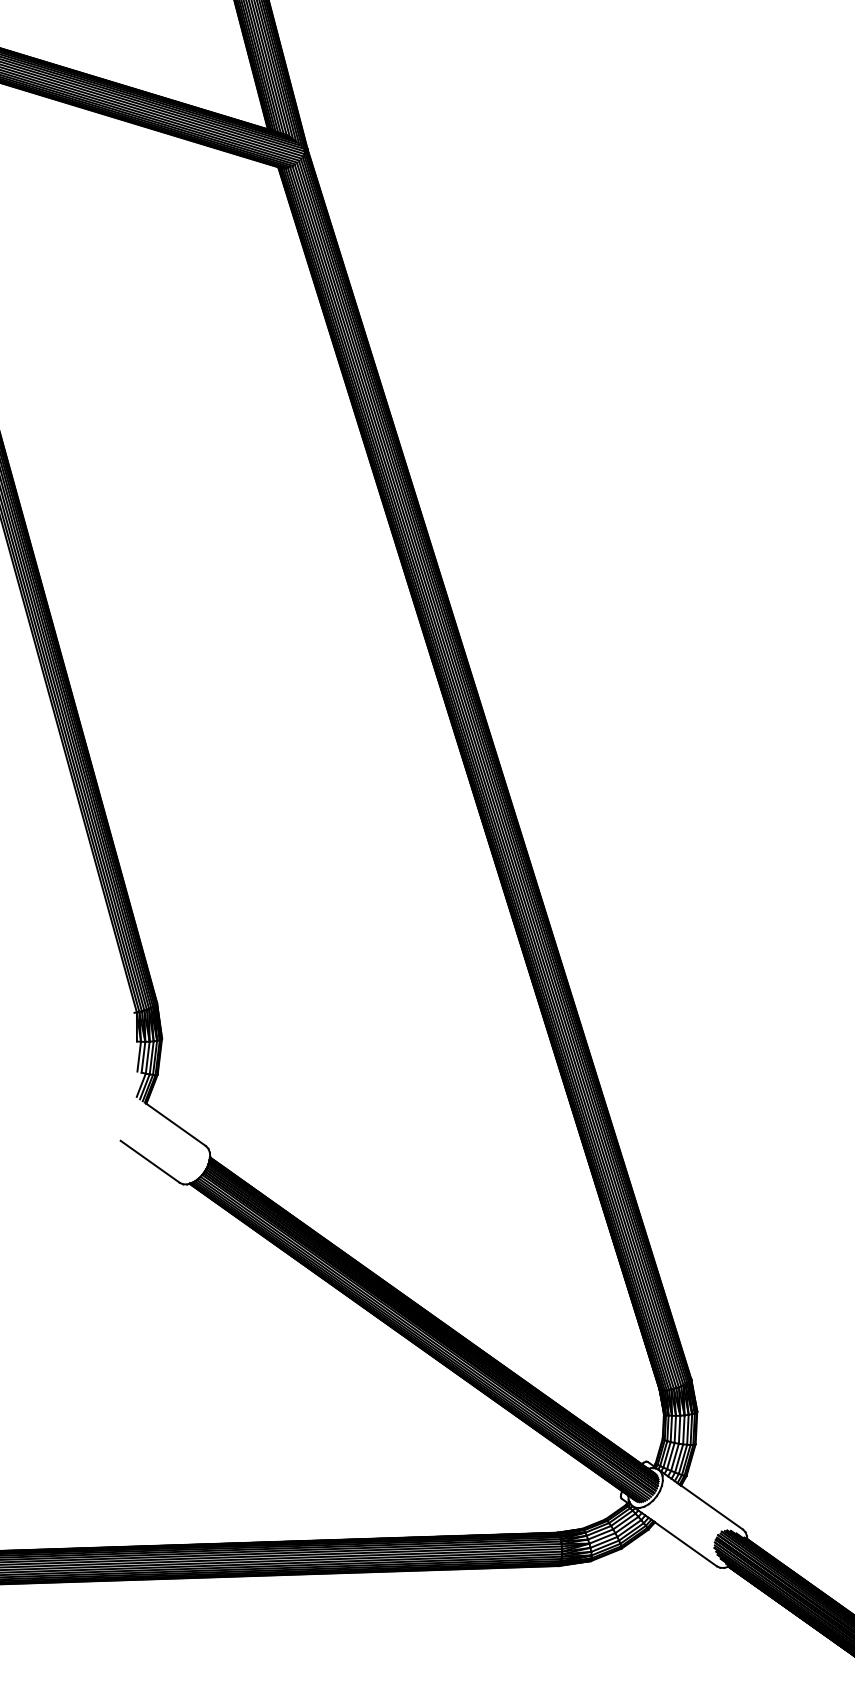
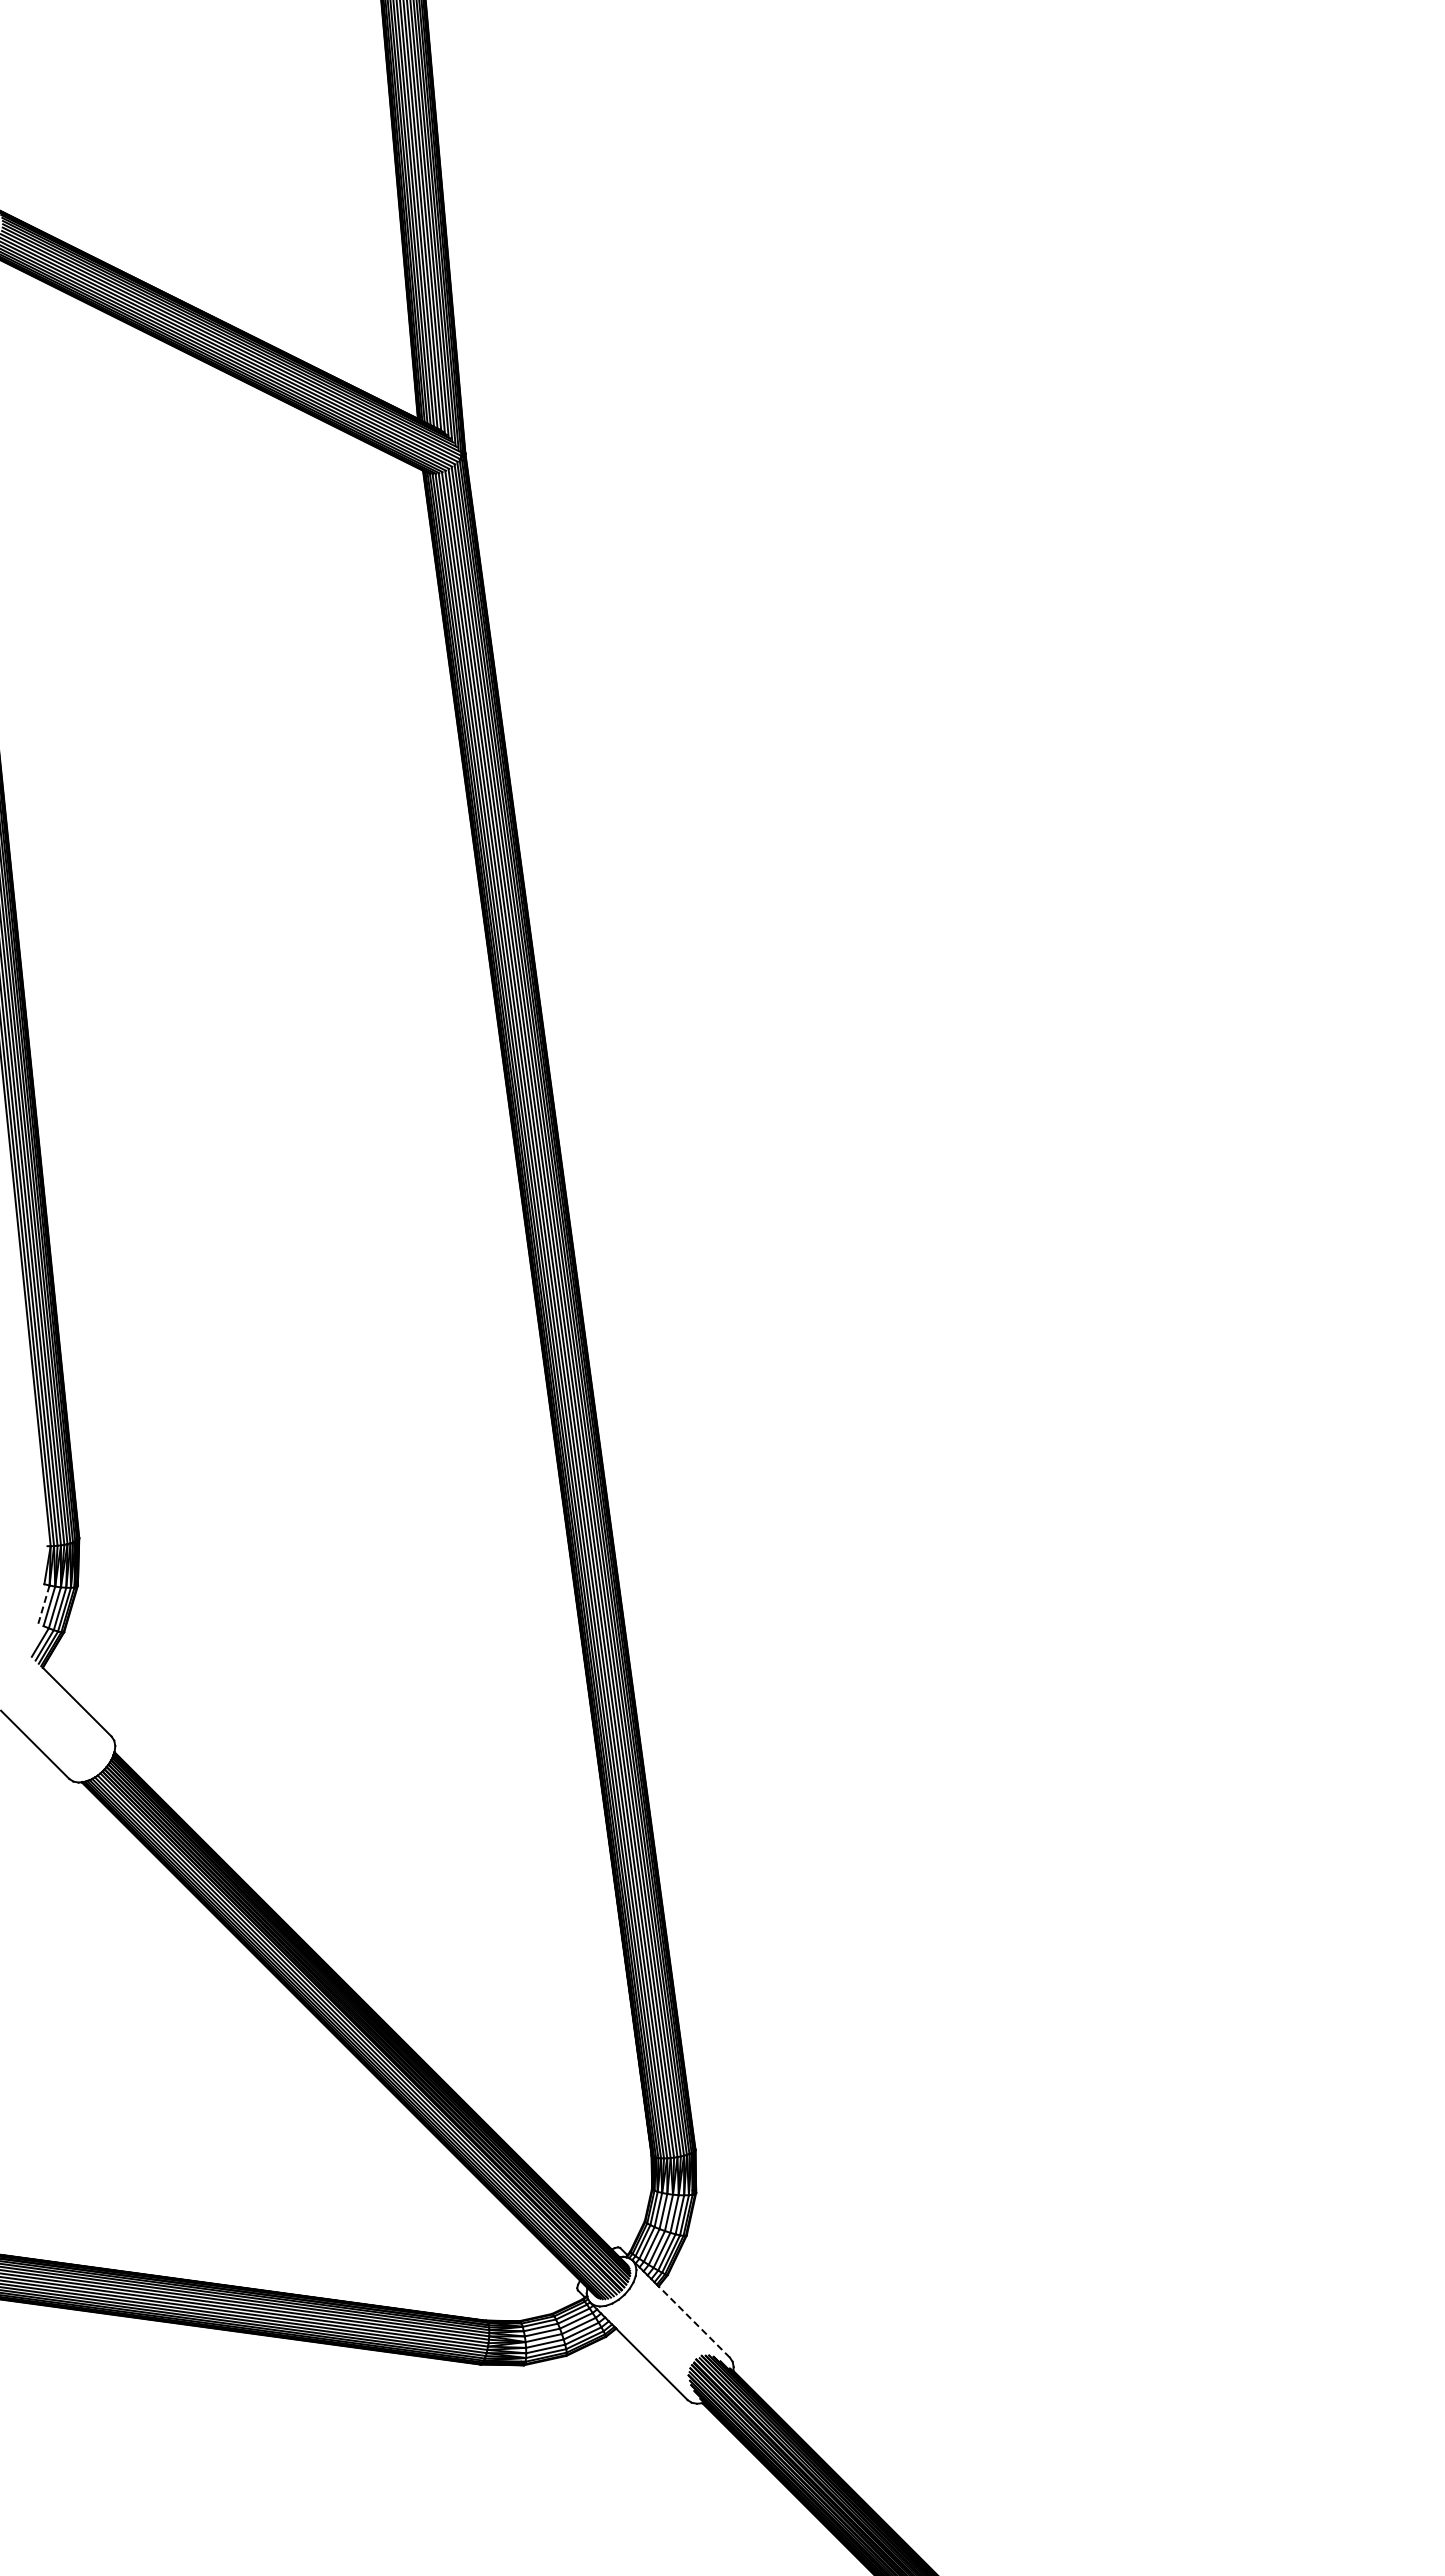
line: (138, 1056) -> (43, 1604), solid -> dashed
line: (712, 1507) -> (694, 2321), solid -> dashed

